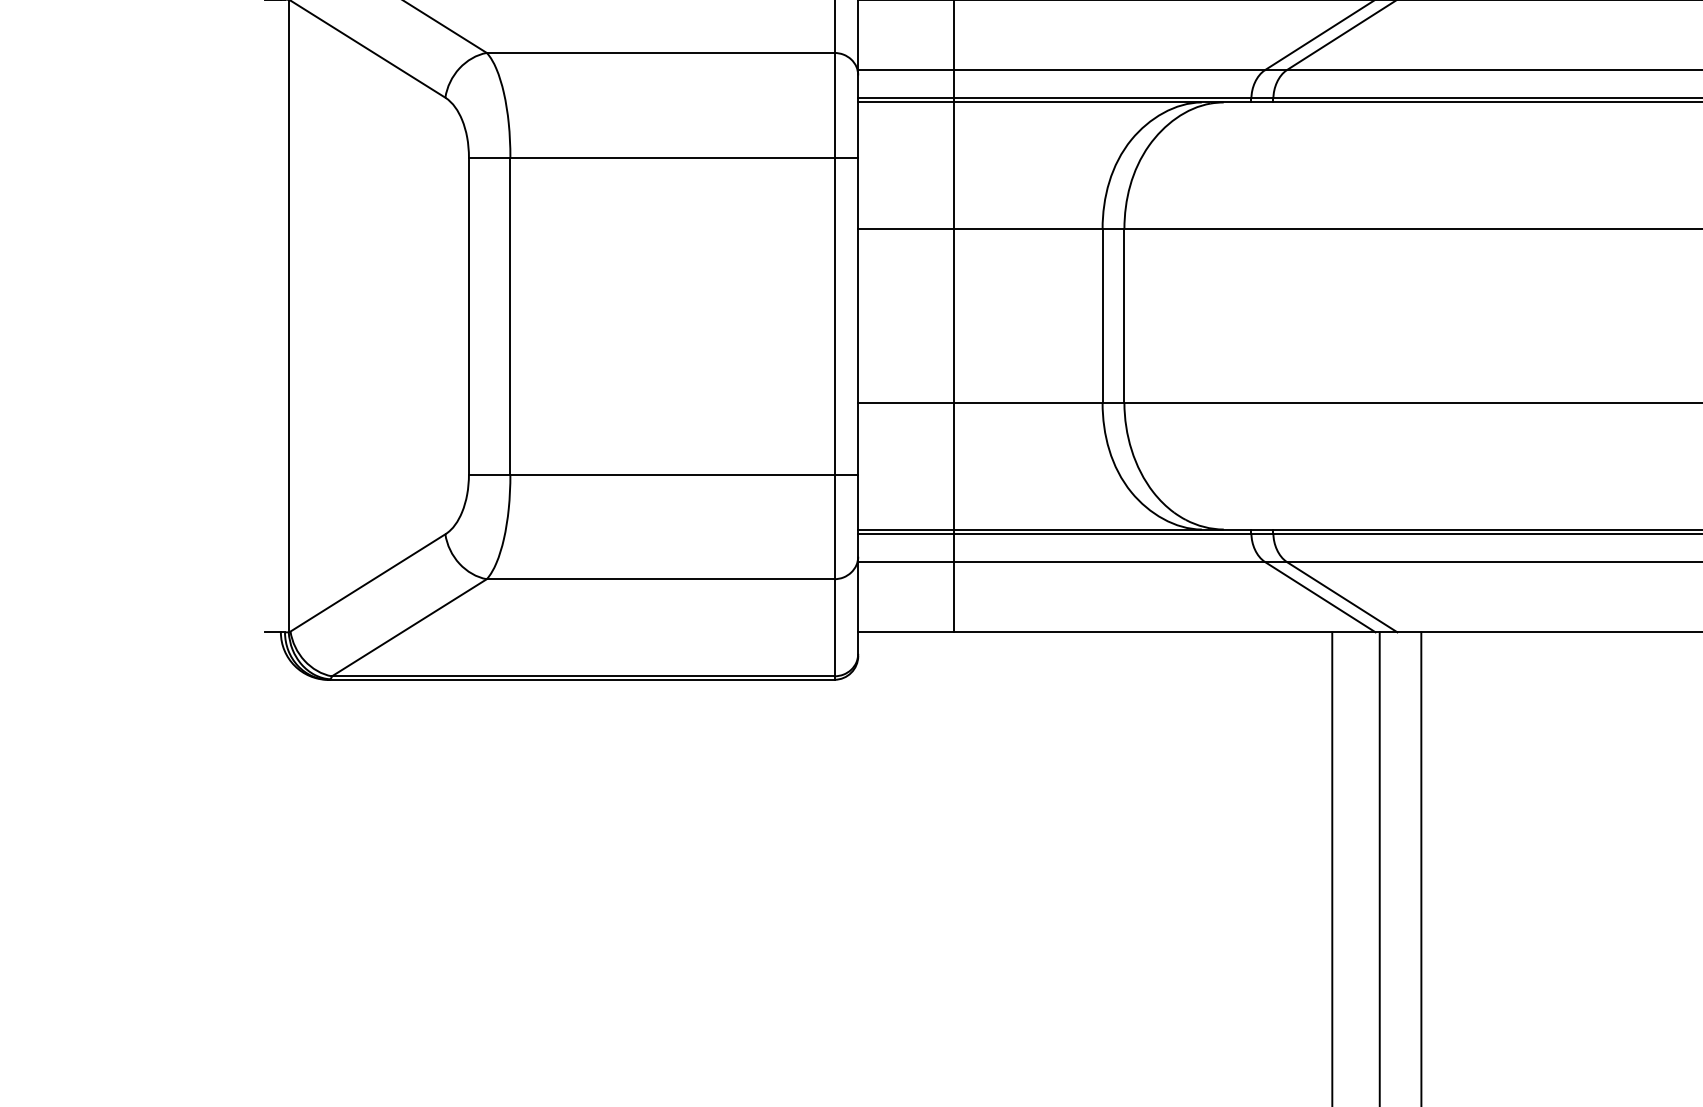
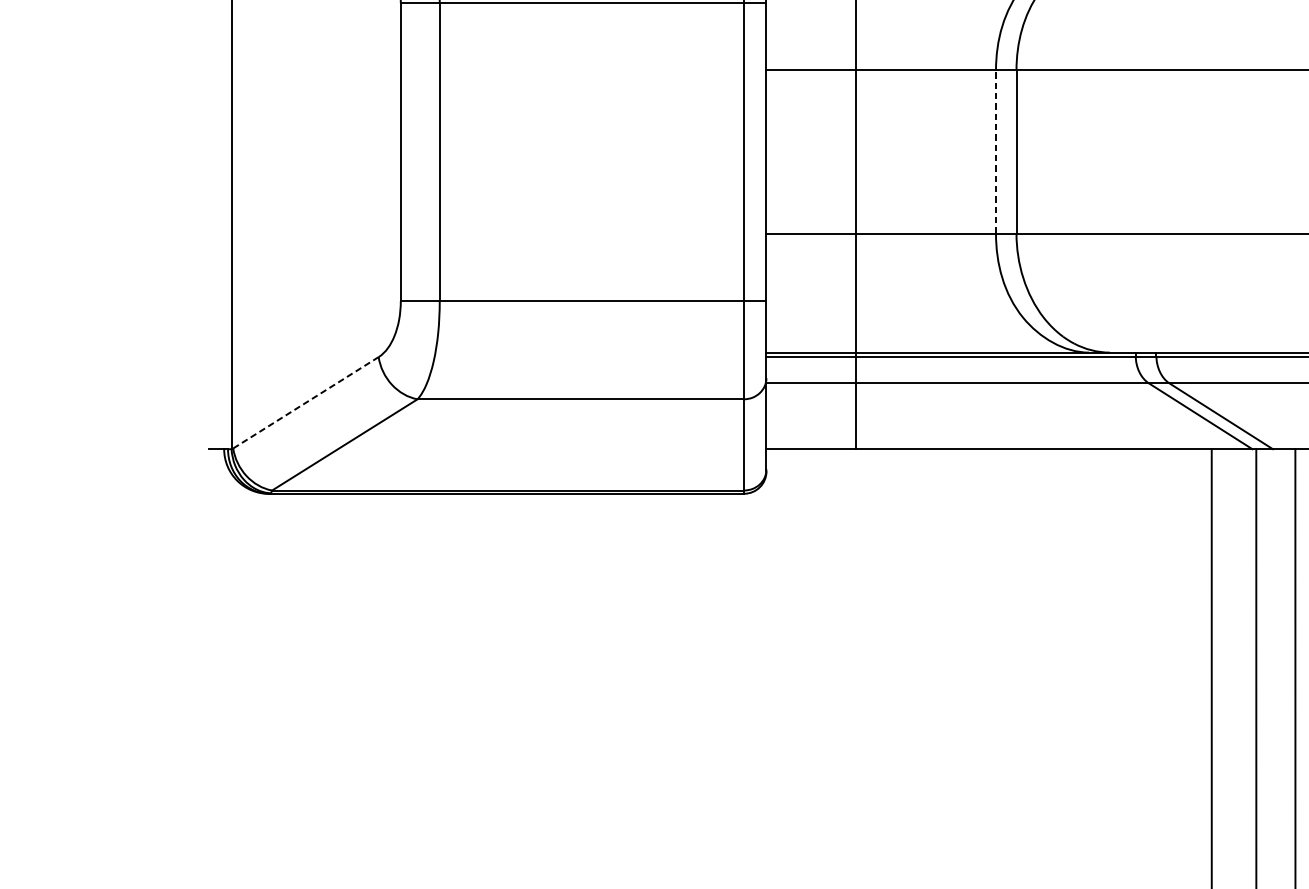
line: (1102, 316) -> (995, 152), solid -> dashed
line: (368, 582) -> (306, 402), solid -> dashed

